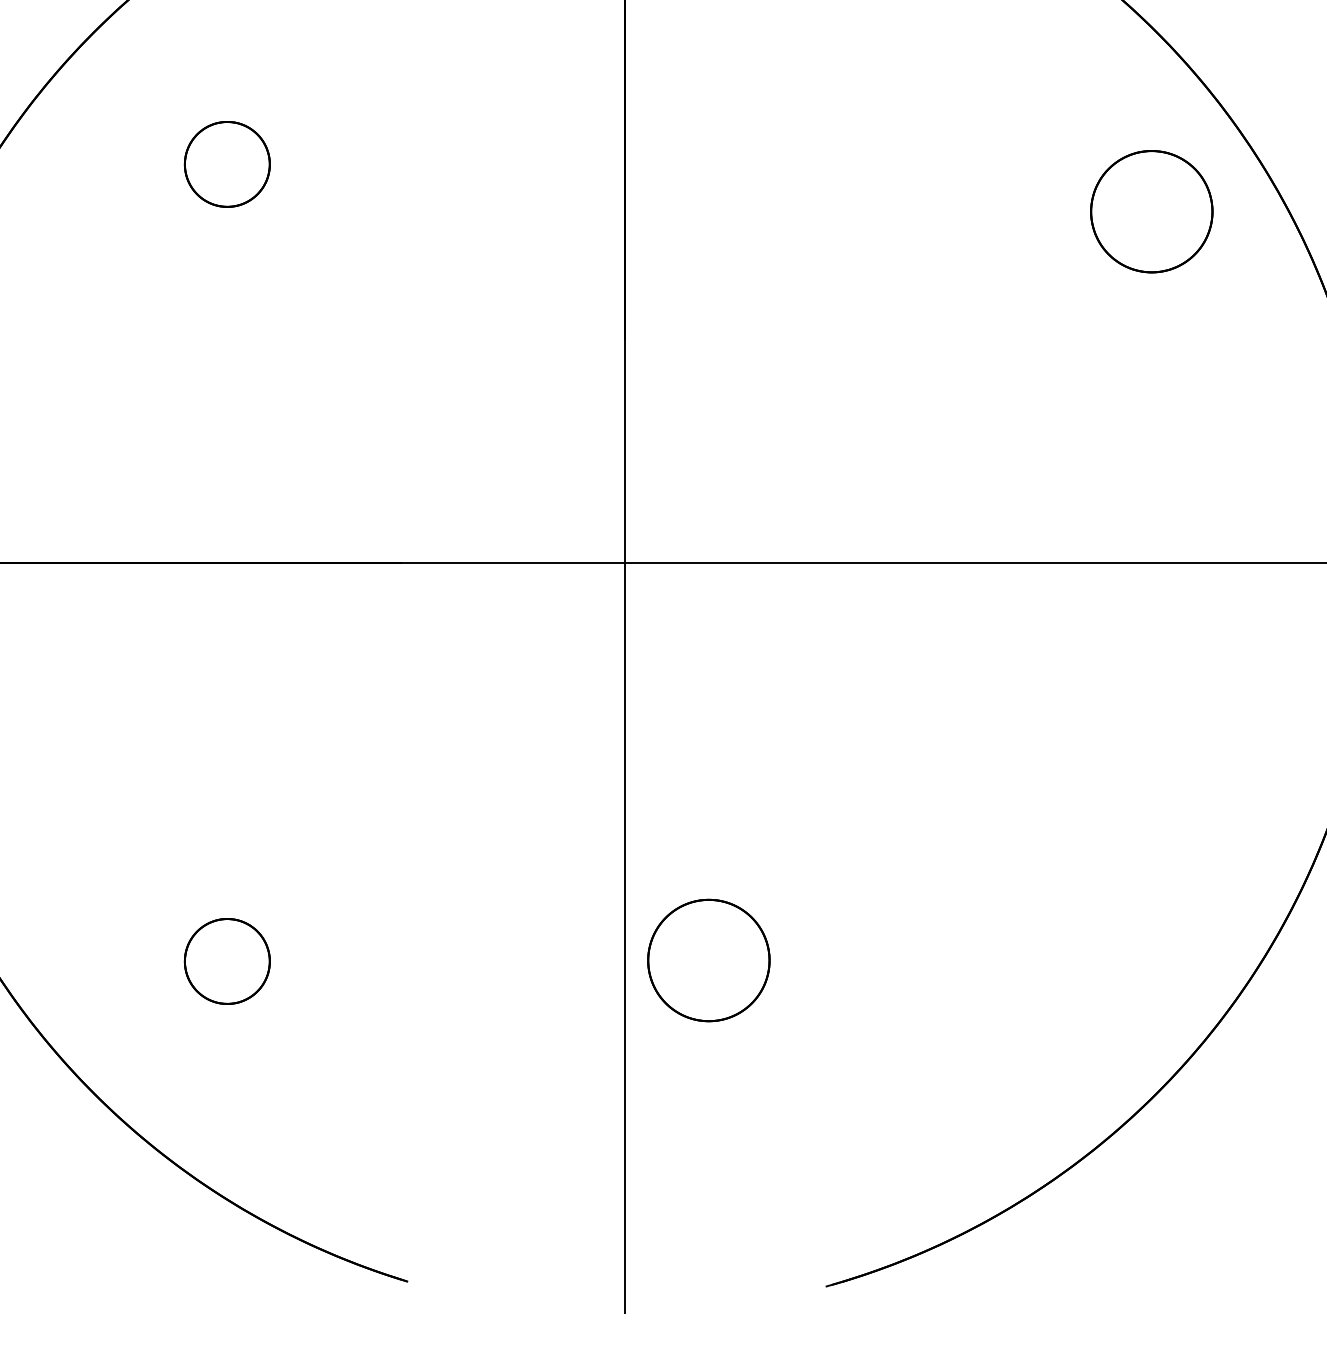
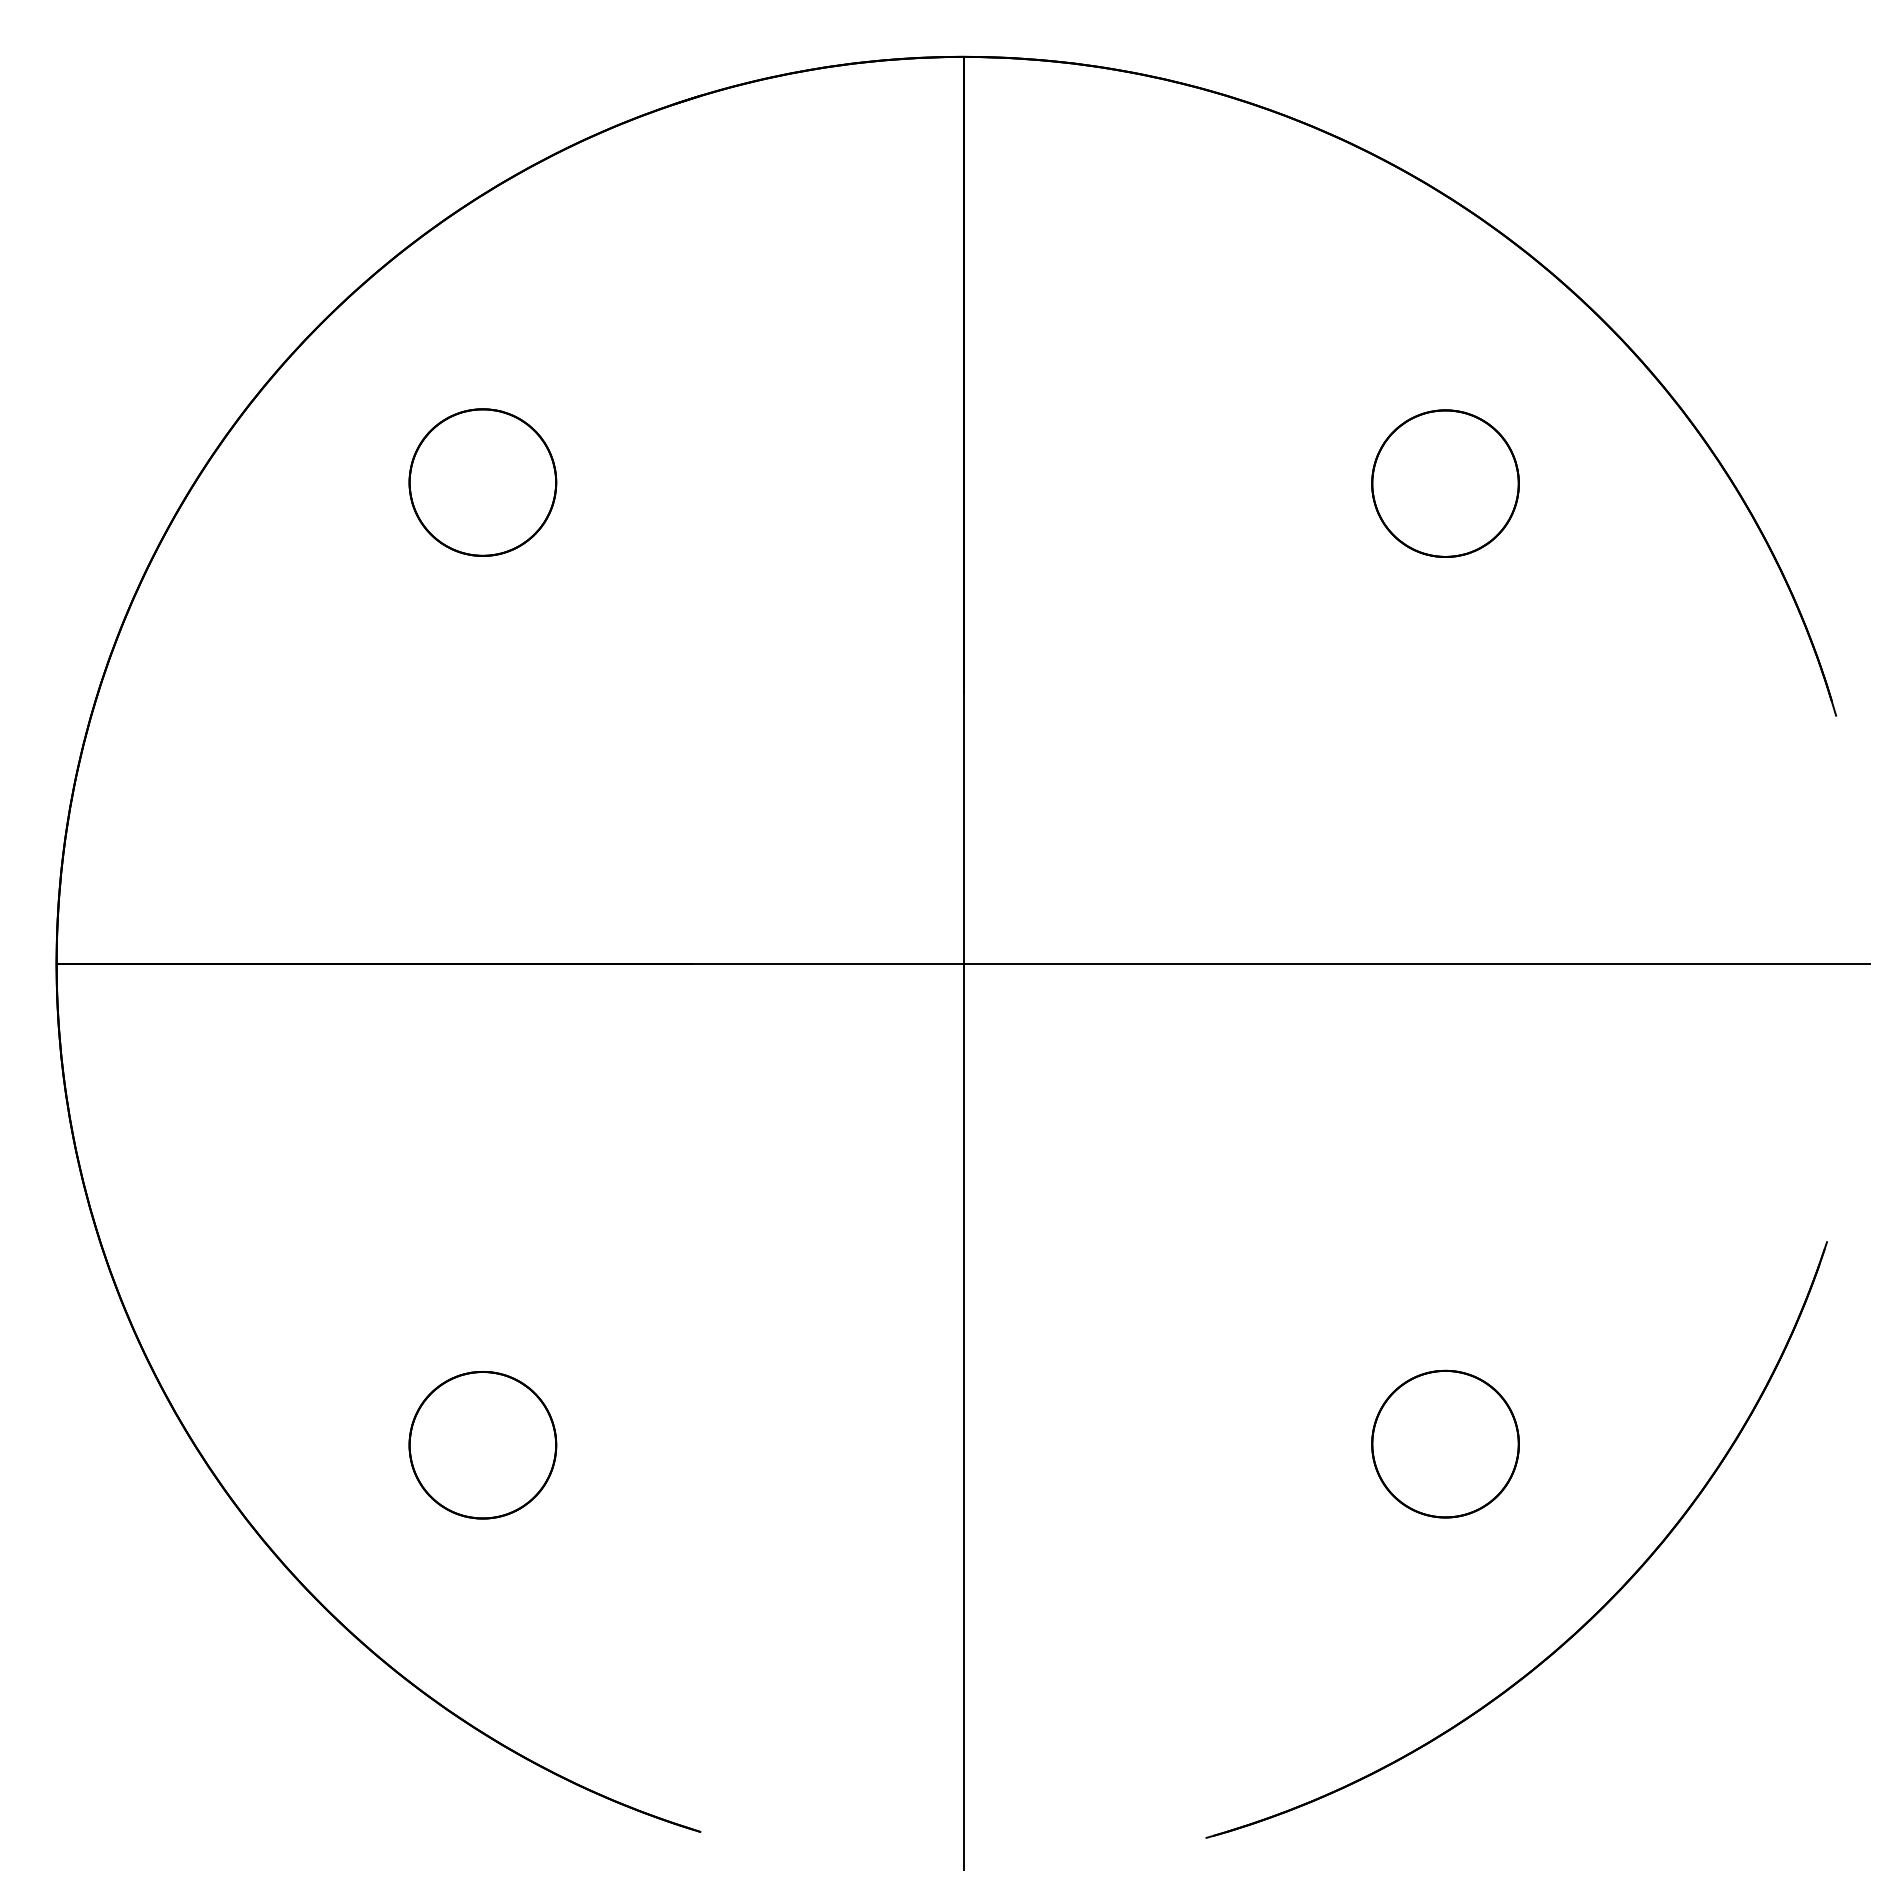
part: (227, 164) -> (482, 482), size x1.43
part: (1151, 211) -> (1445, 483), moved
part: (708, 959) -> (1445, 1443), moved
part: (227, 961) -> (482, 1445), size x1.43

